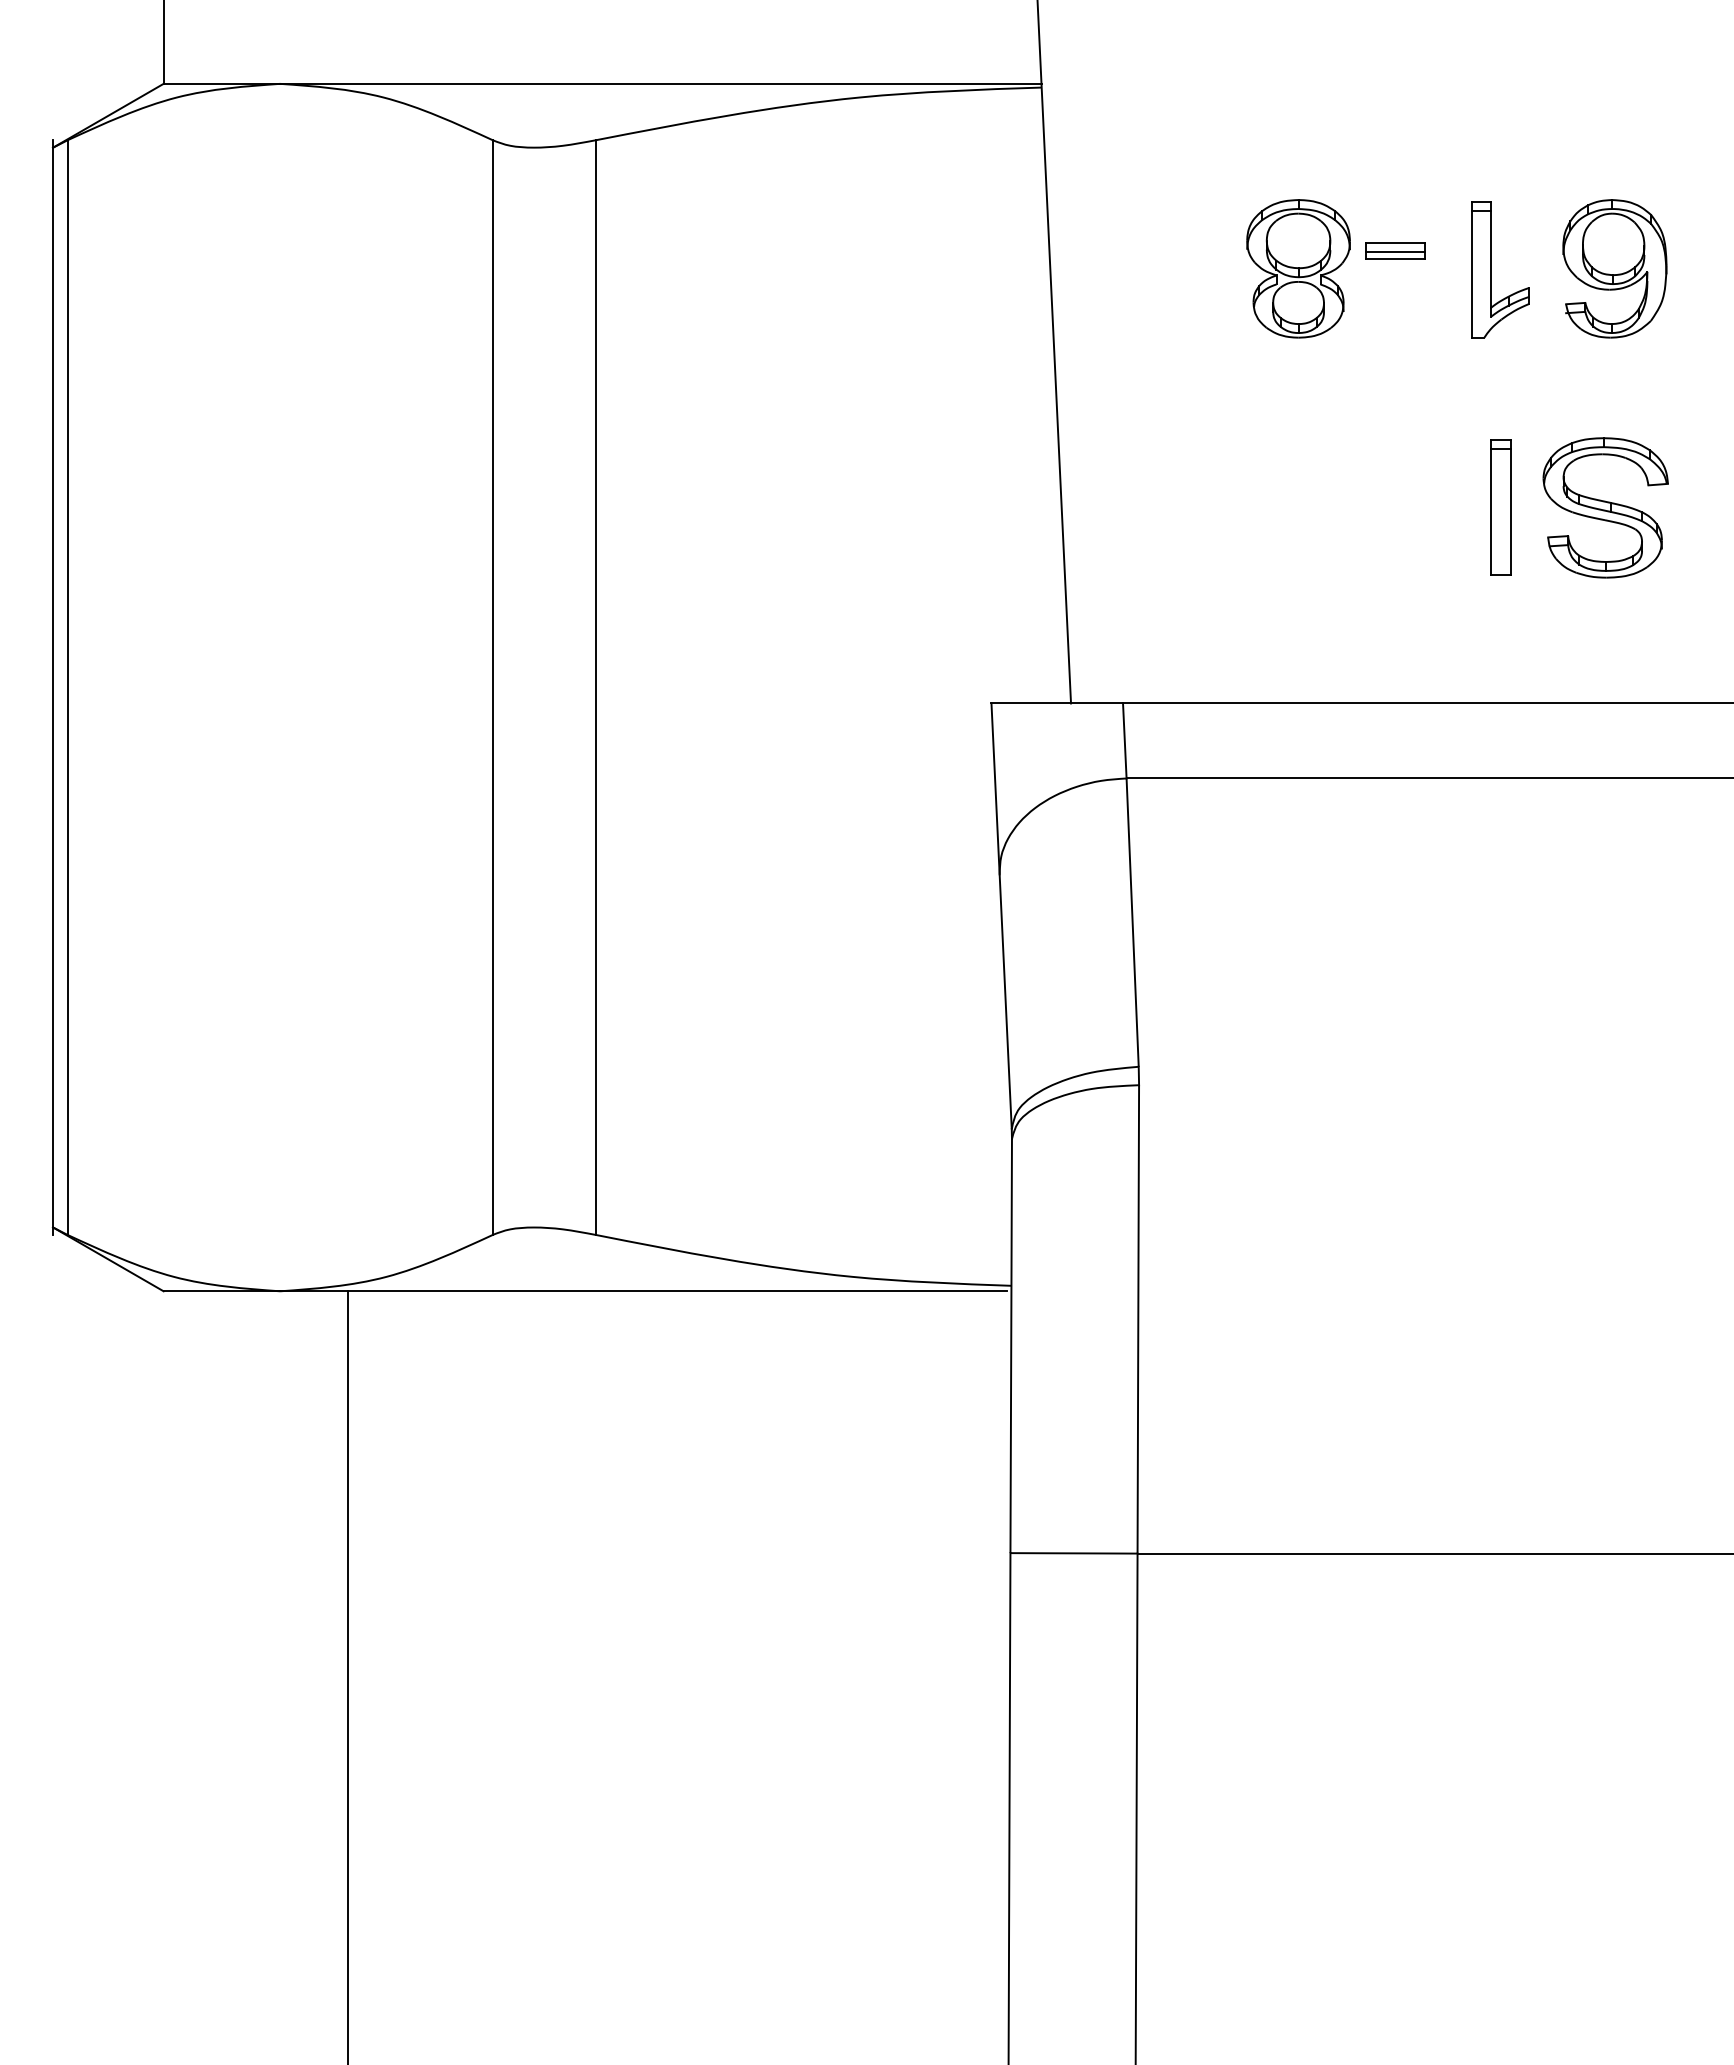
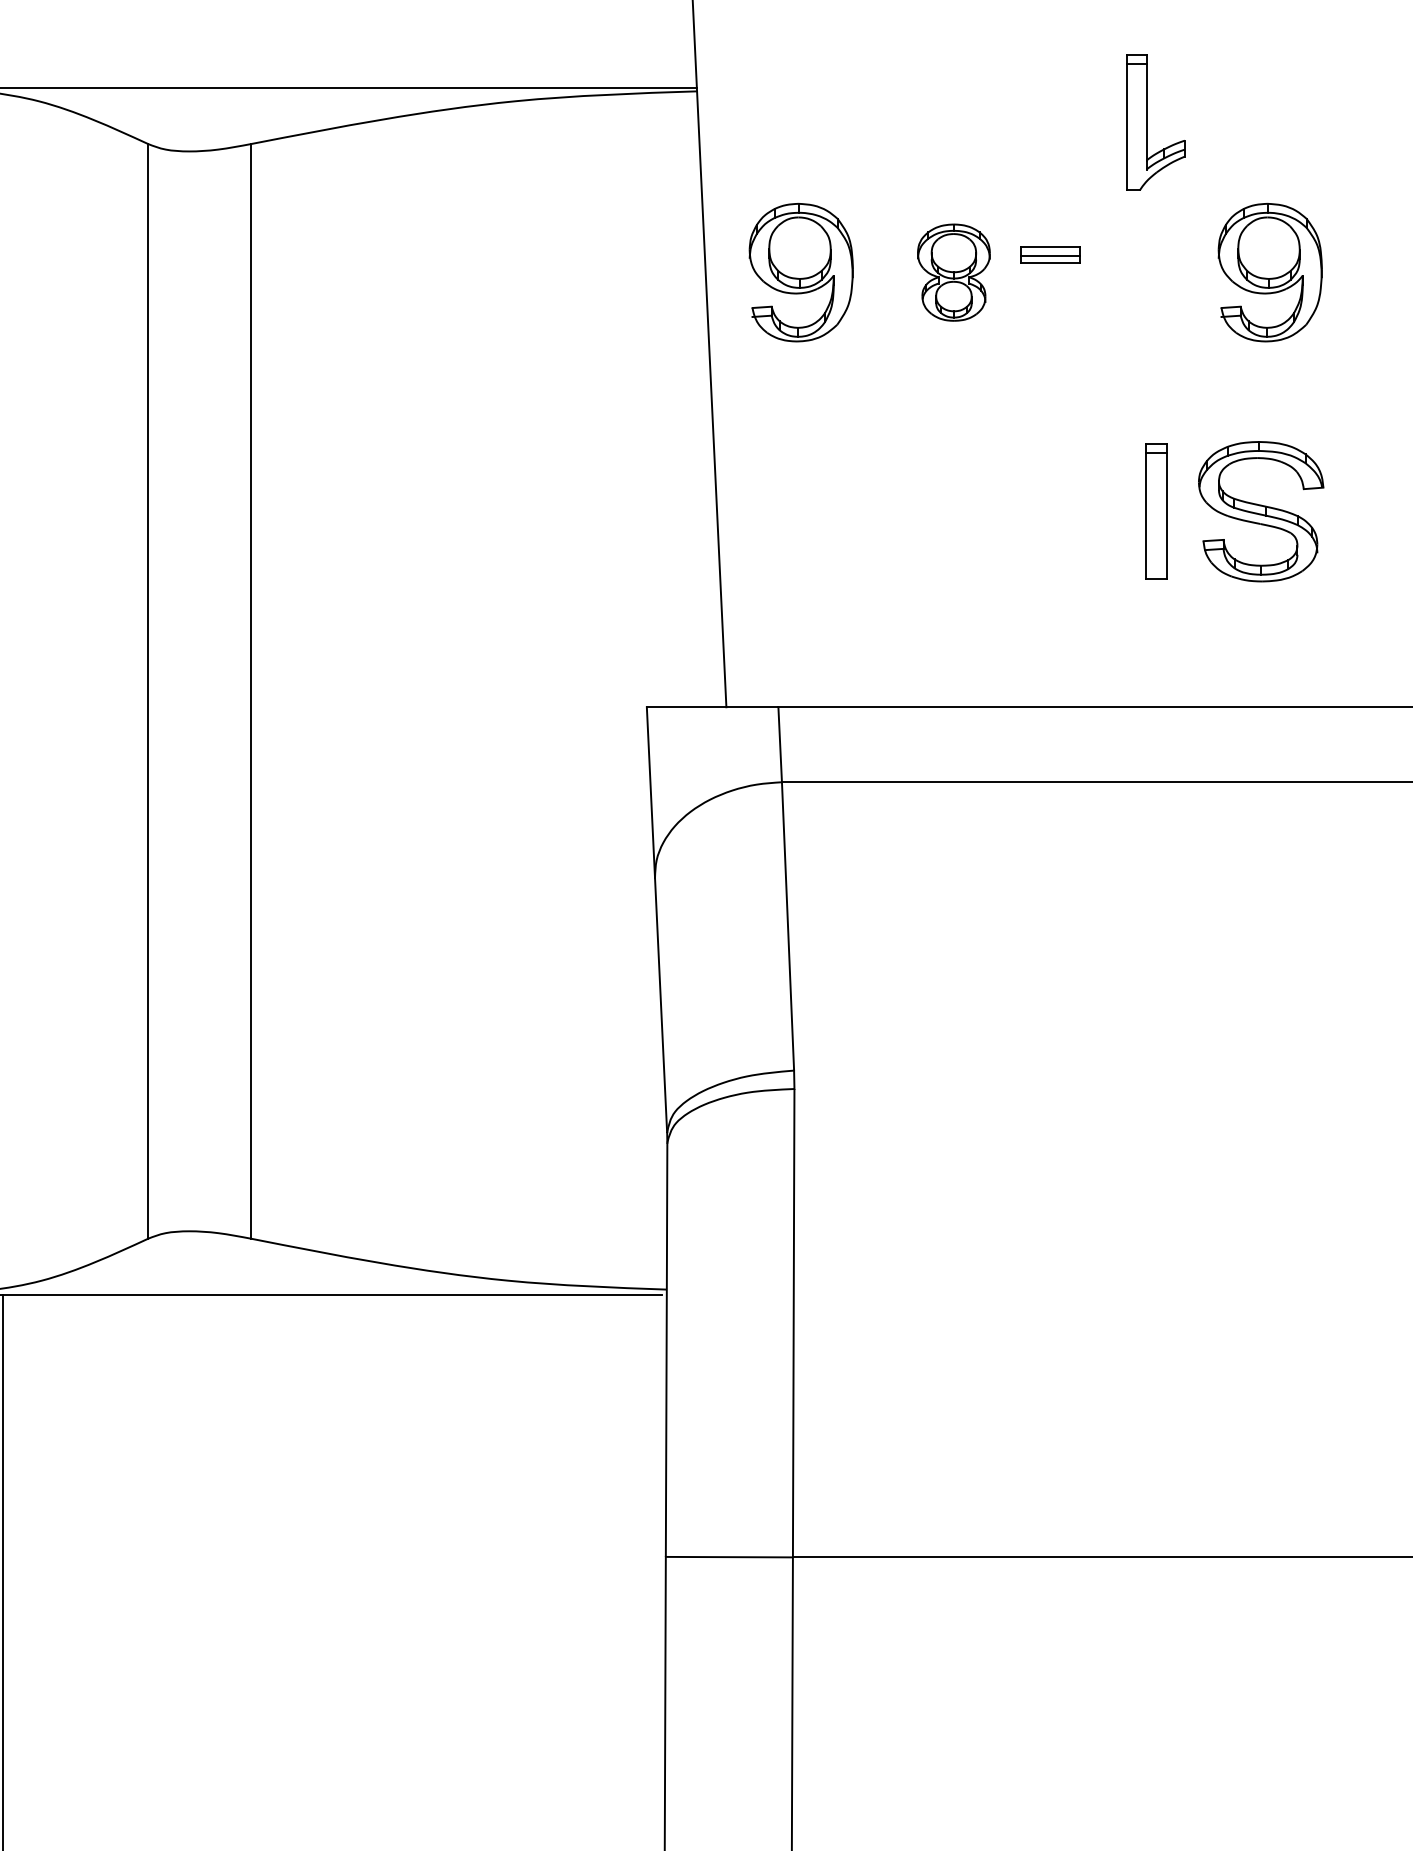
part: (1145, 268) -> (800, 272), added
part: (1298, 268) -> (953, 272), size x0.7
part: (1491, 269) -> (1146, 122), moved

